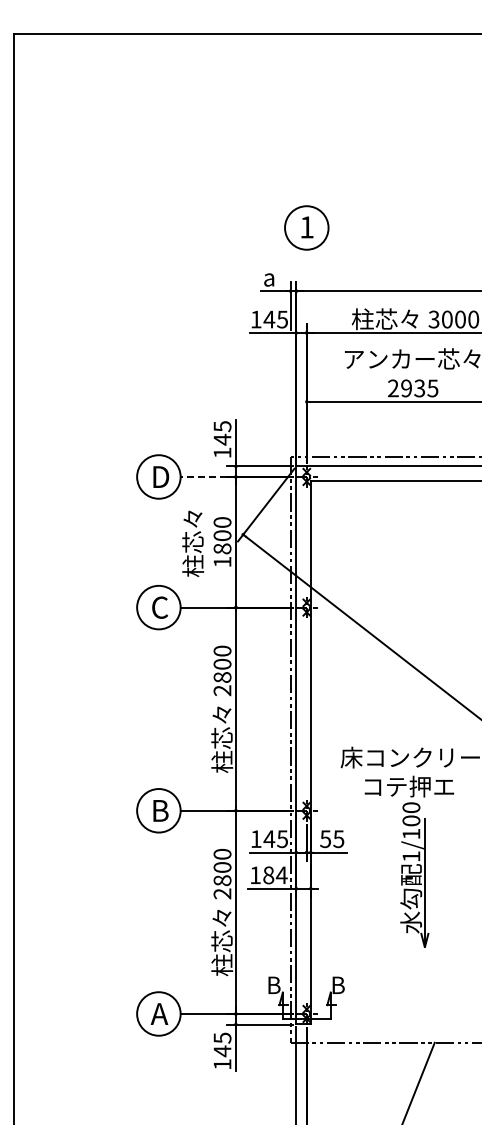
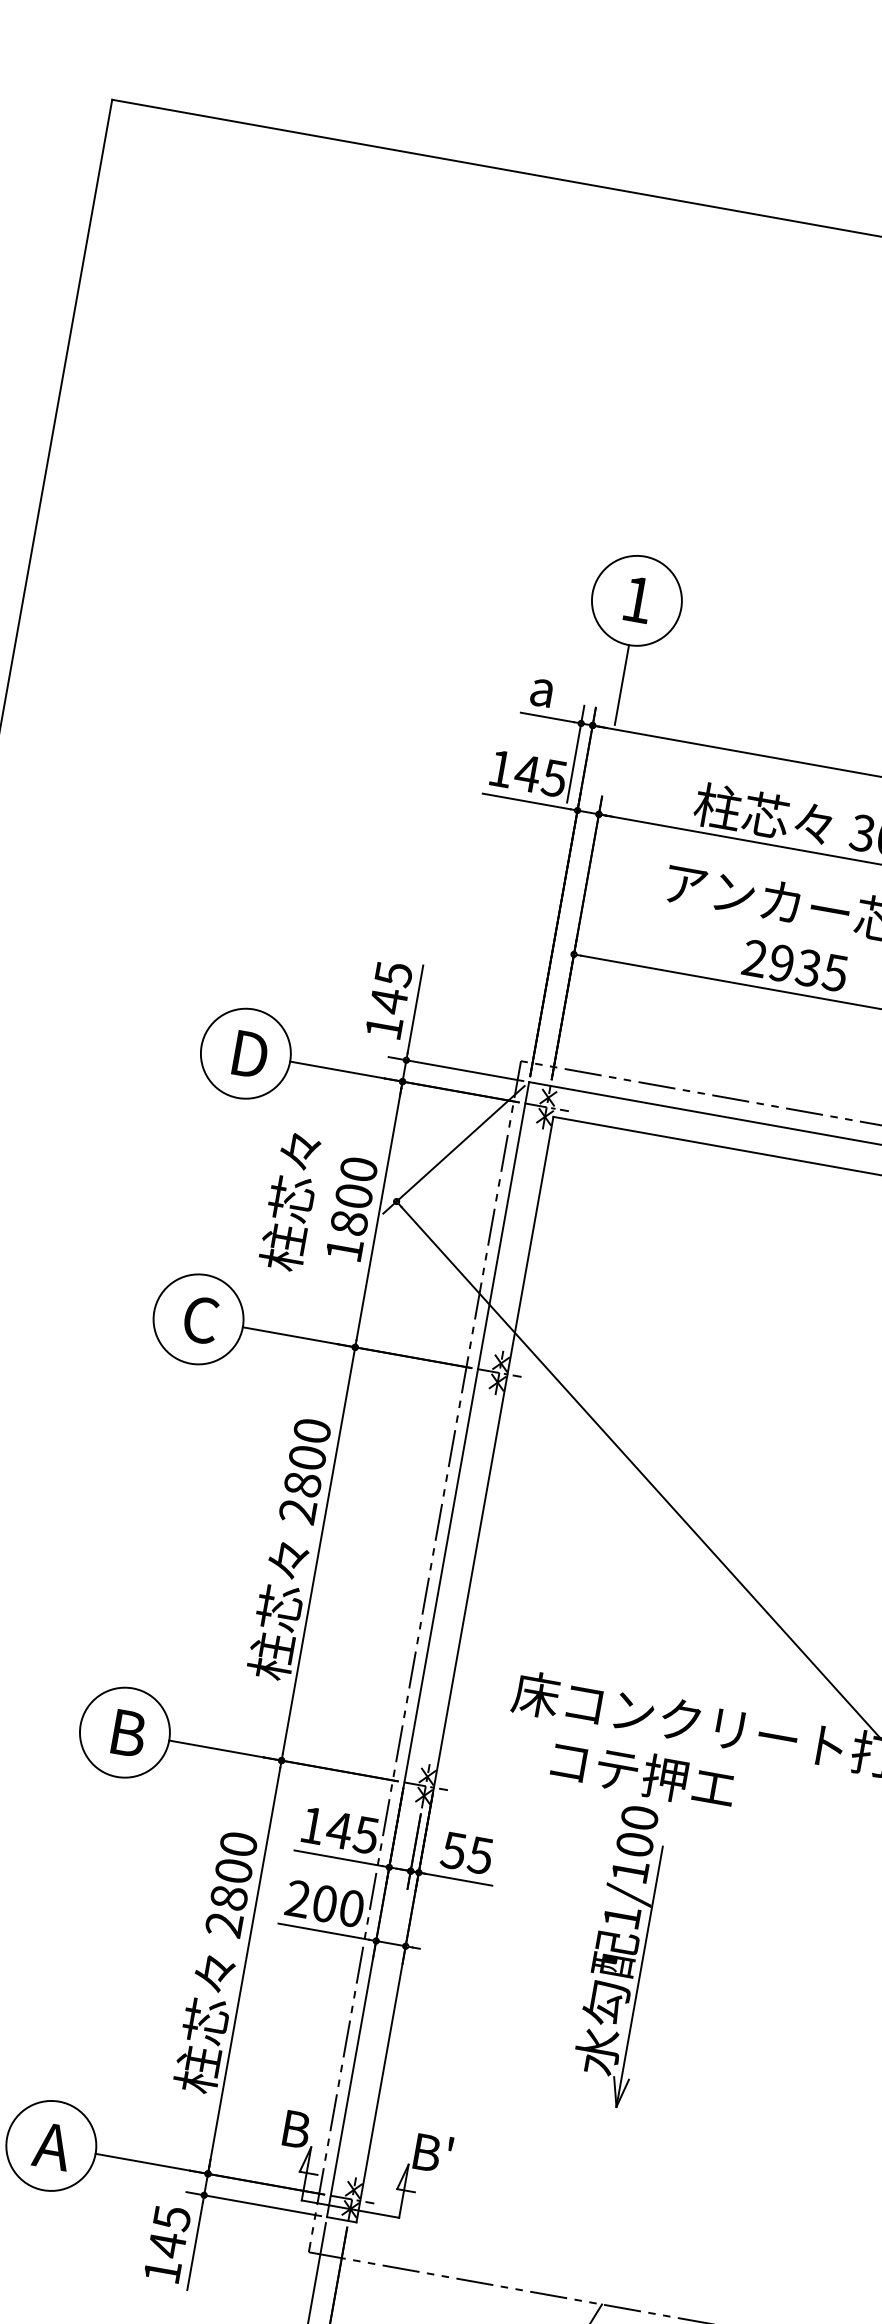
line: (306, 268) -> (621, 683), added
line: (203, 476) -> (336, 1068), dashed -> solid
text: (268, 875) -> (324, 1904), 184 -> 200
text: (349, 978) -> (451, 2142), B -> B'

